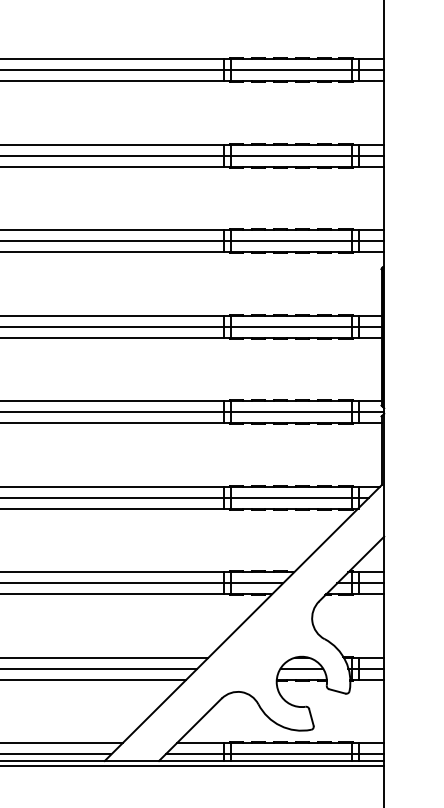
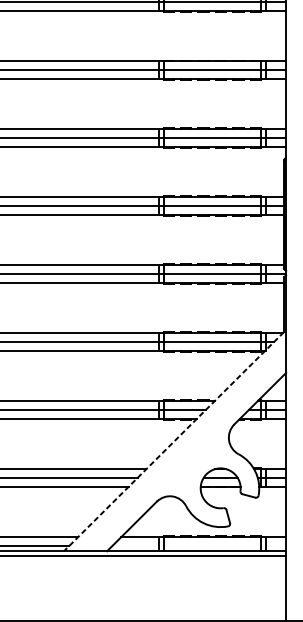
line: (242, 623) -> (173, 441), solid -> dashed
line: (274, 754) -> (198, 546), removed

